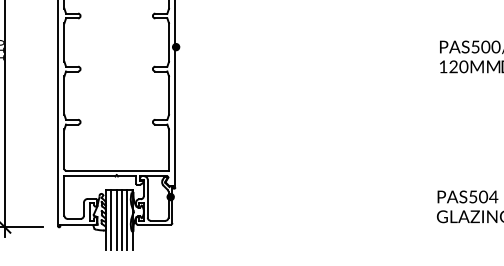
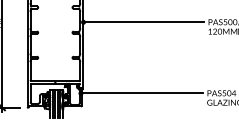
line: (302, 47) -> (143, 22), added
line: (298, 197) -> (141, 93), added

